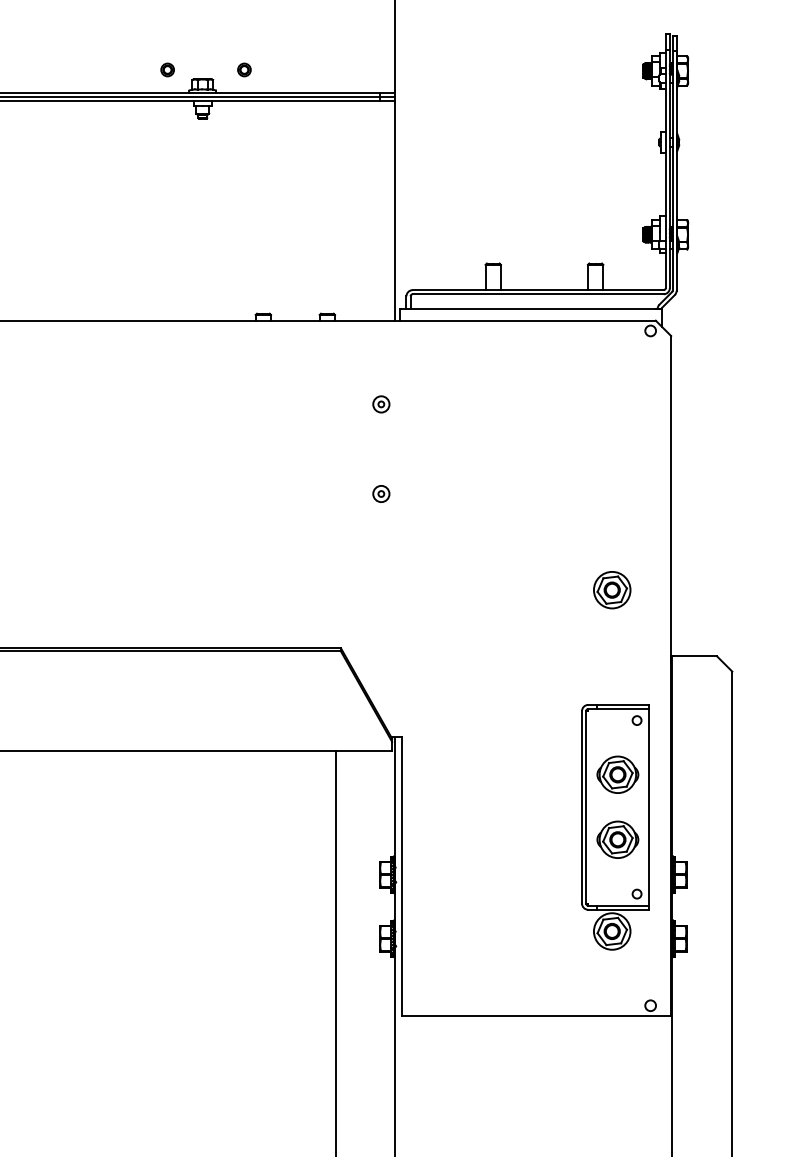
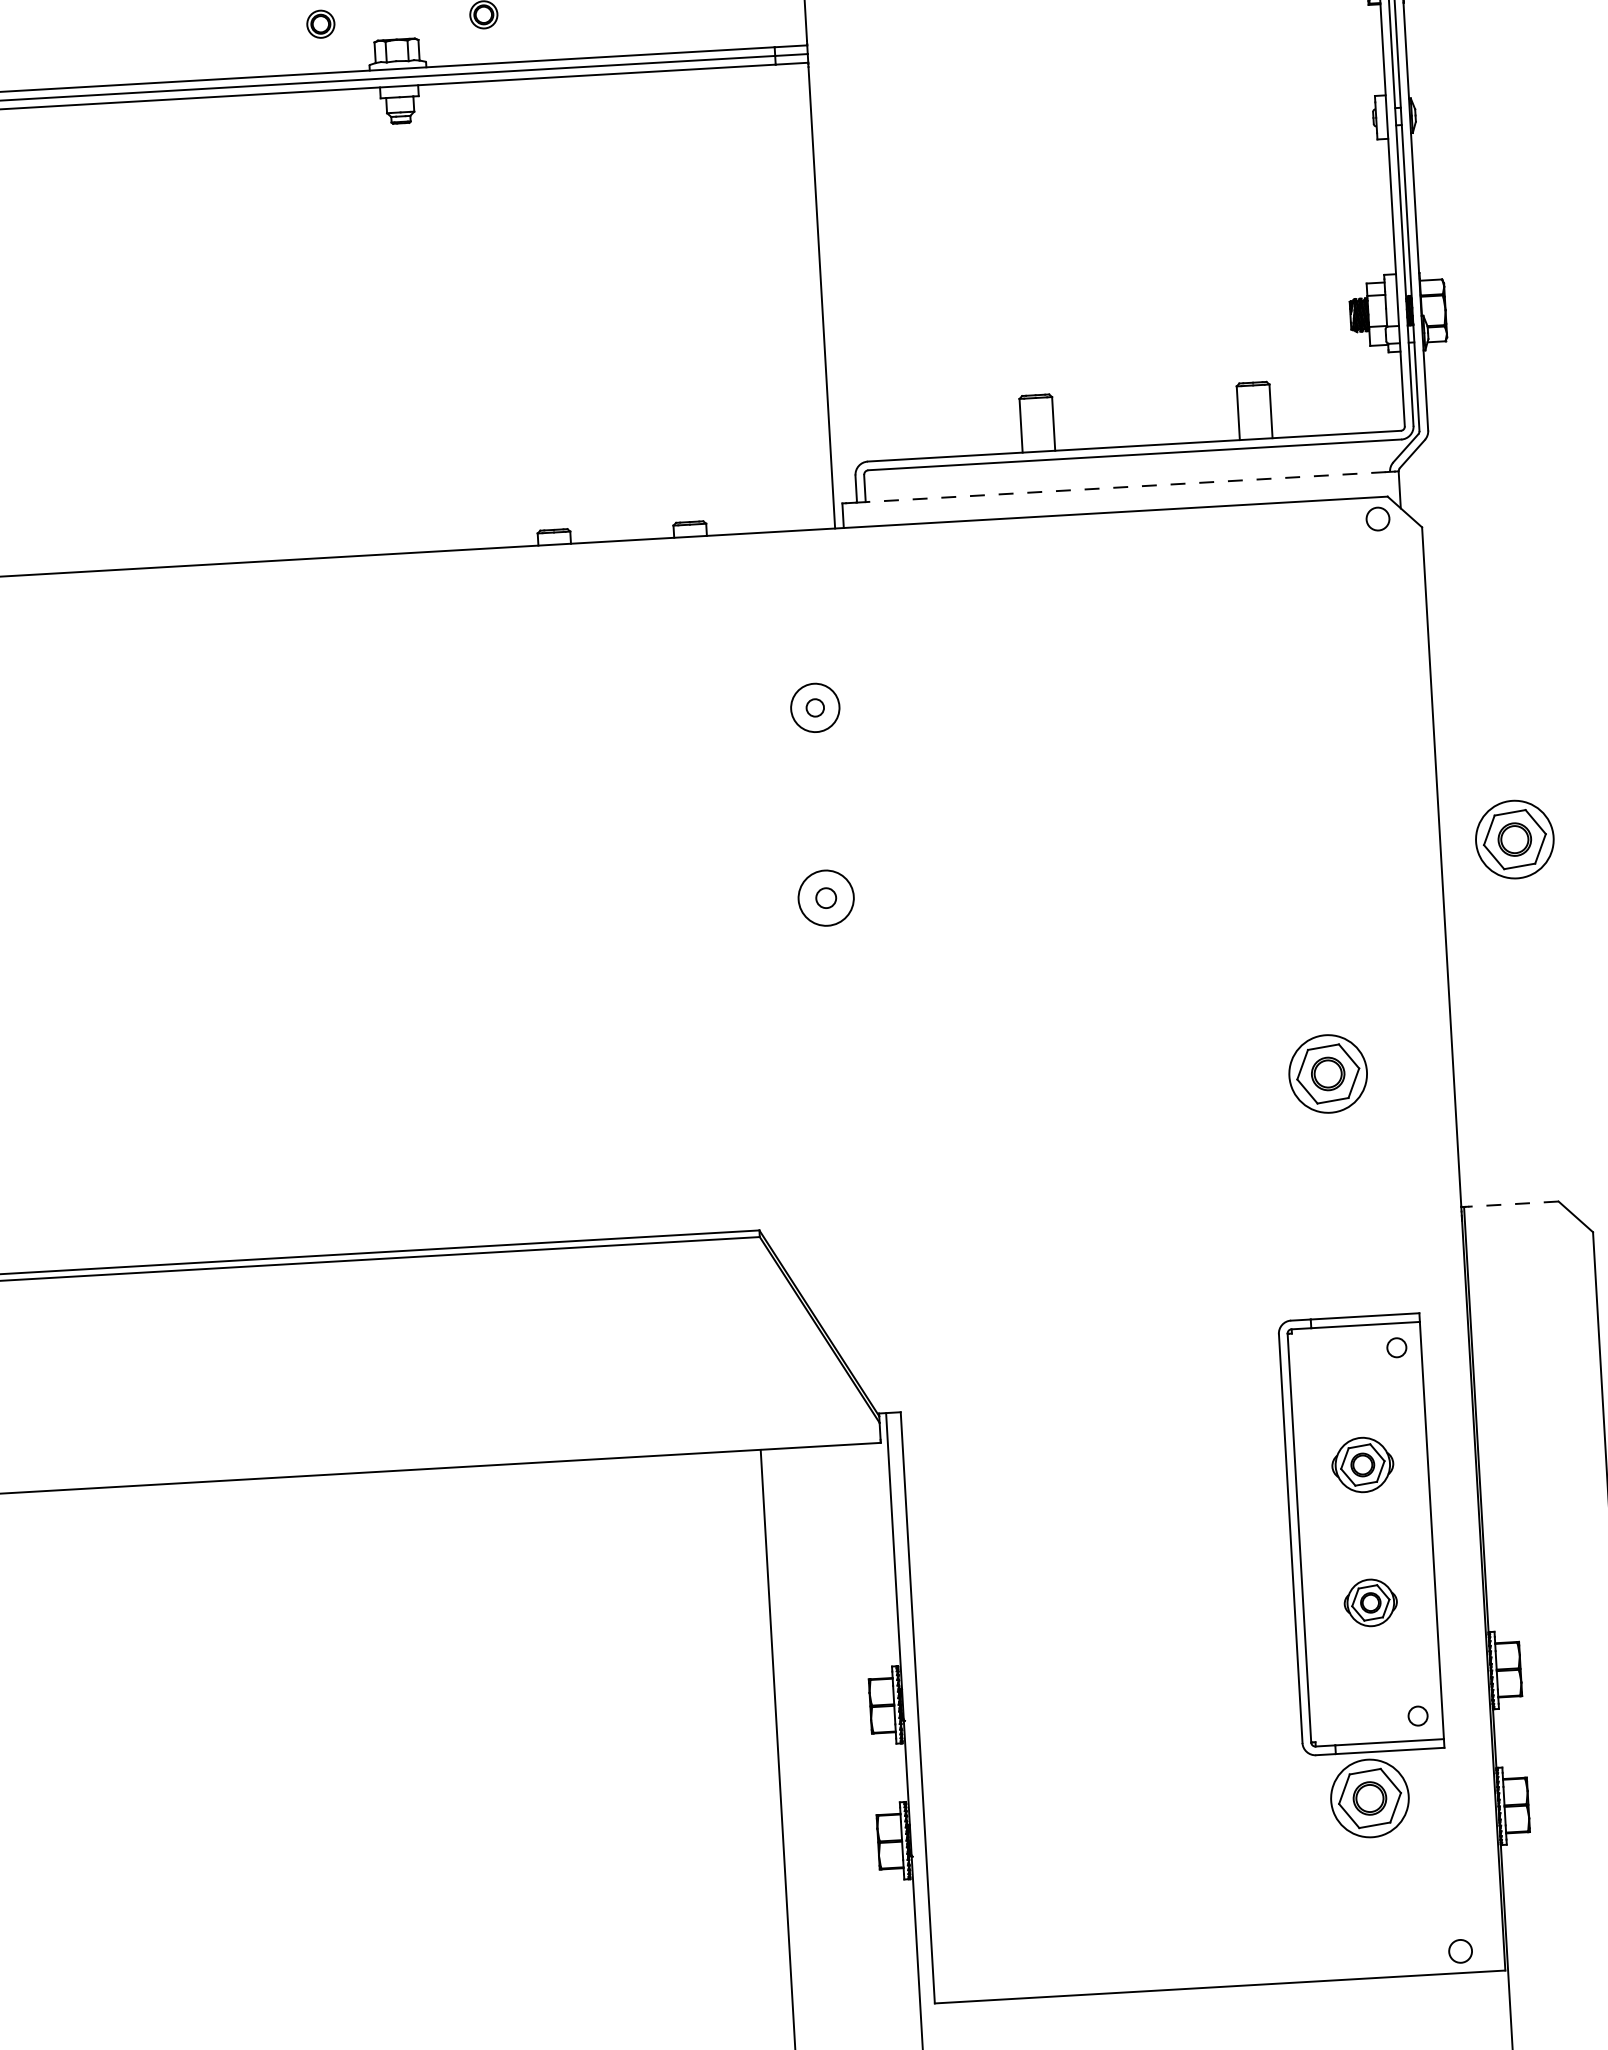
line: (530, 309) -> (1120, 488), solid -> dashed
part: (381, 404) -> (815, 708), size x1.4
part: (706, 485) -> (1515, 840), added
part: (381, 493) -> (826, 897), size x1.6
line: (695, 656) -> (1513, 1204), solid -> dashed
part: (617, 774) -> (1361, 1464), size x0.7
part: (617, 839) -> (1369, 1602), size x0.6

